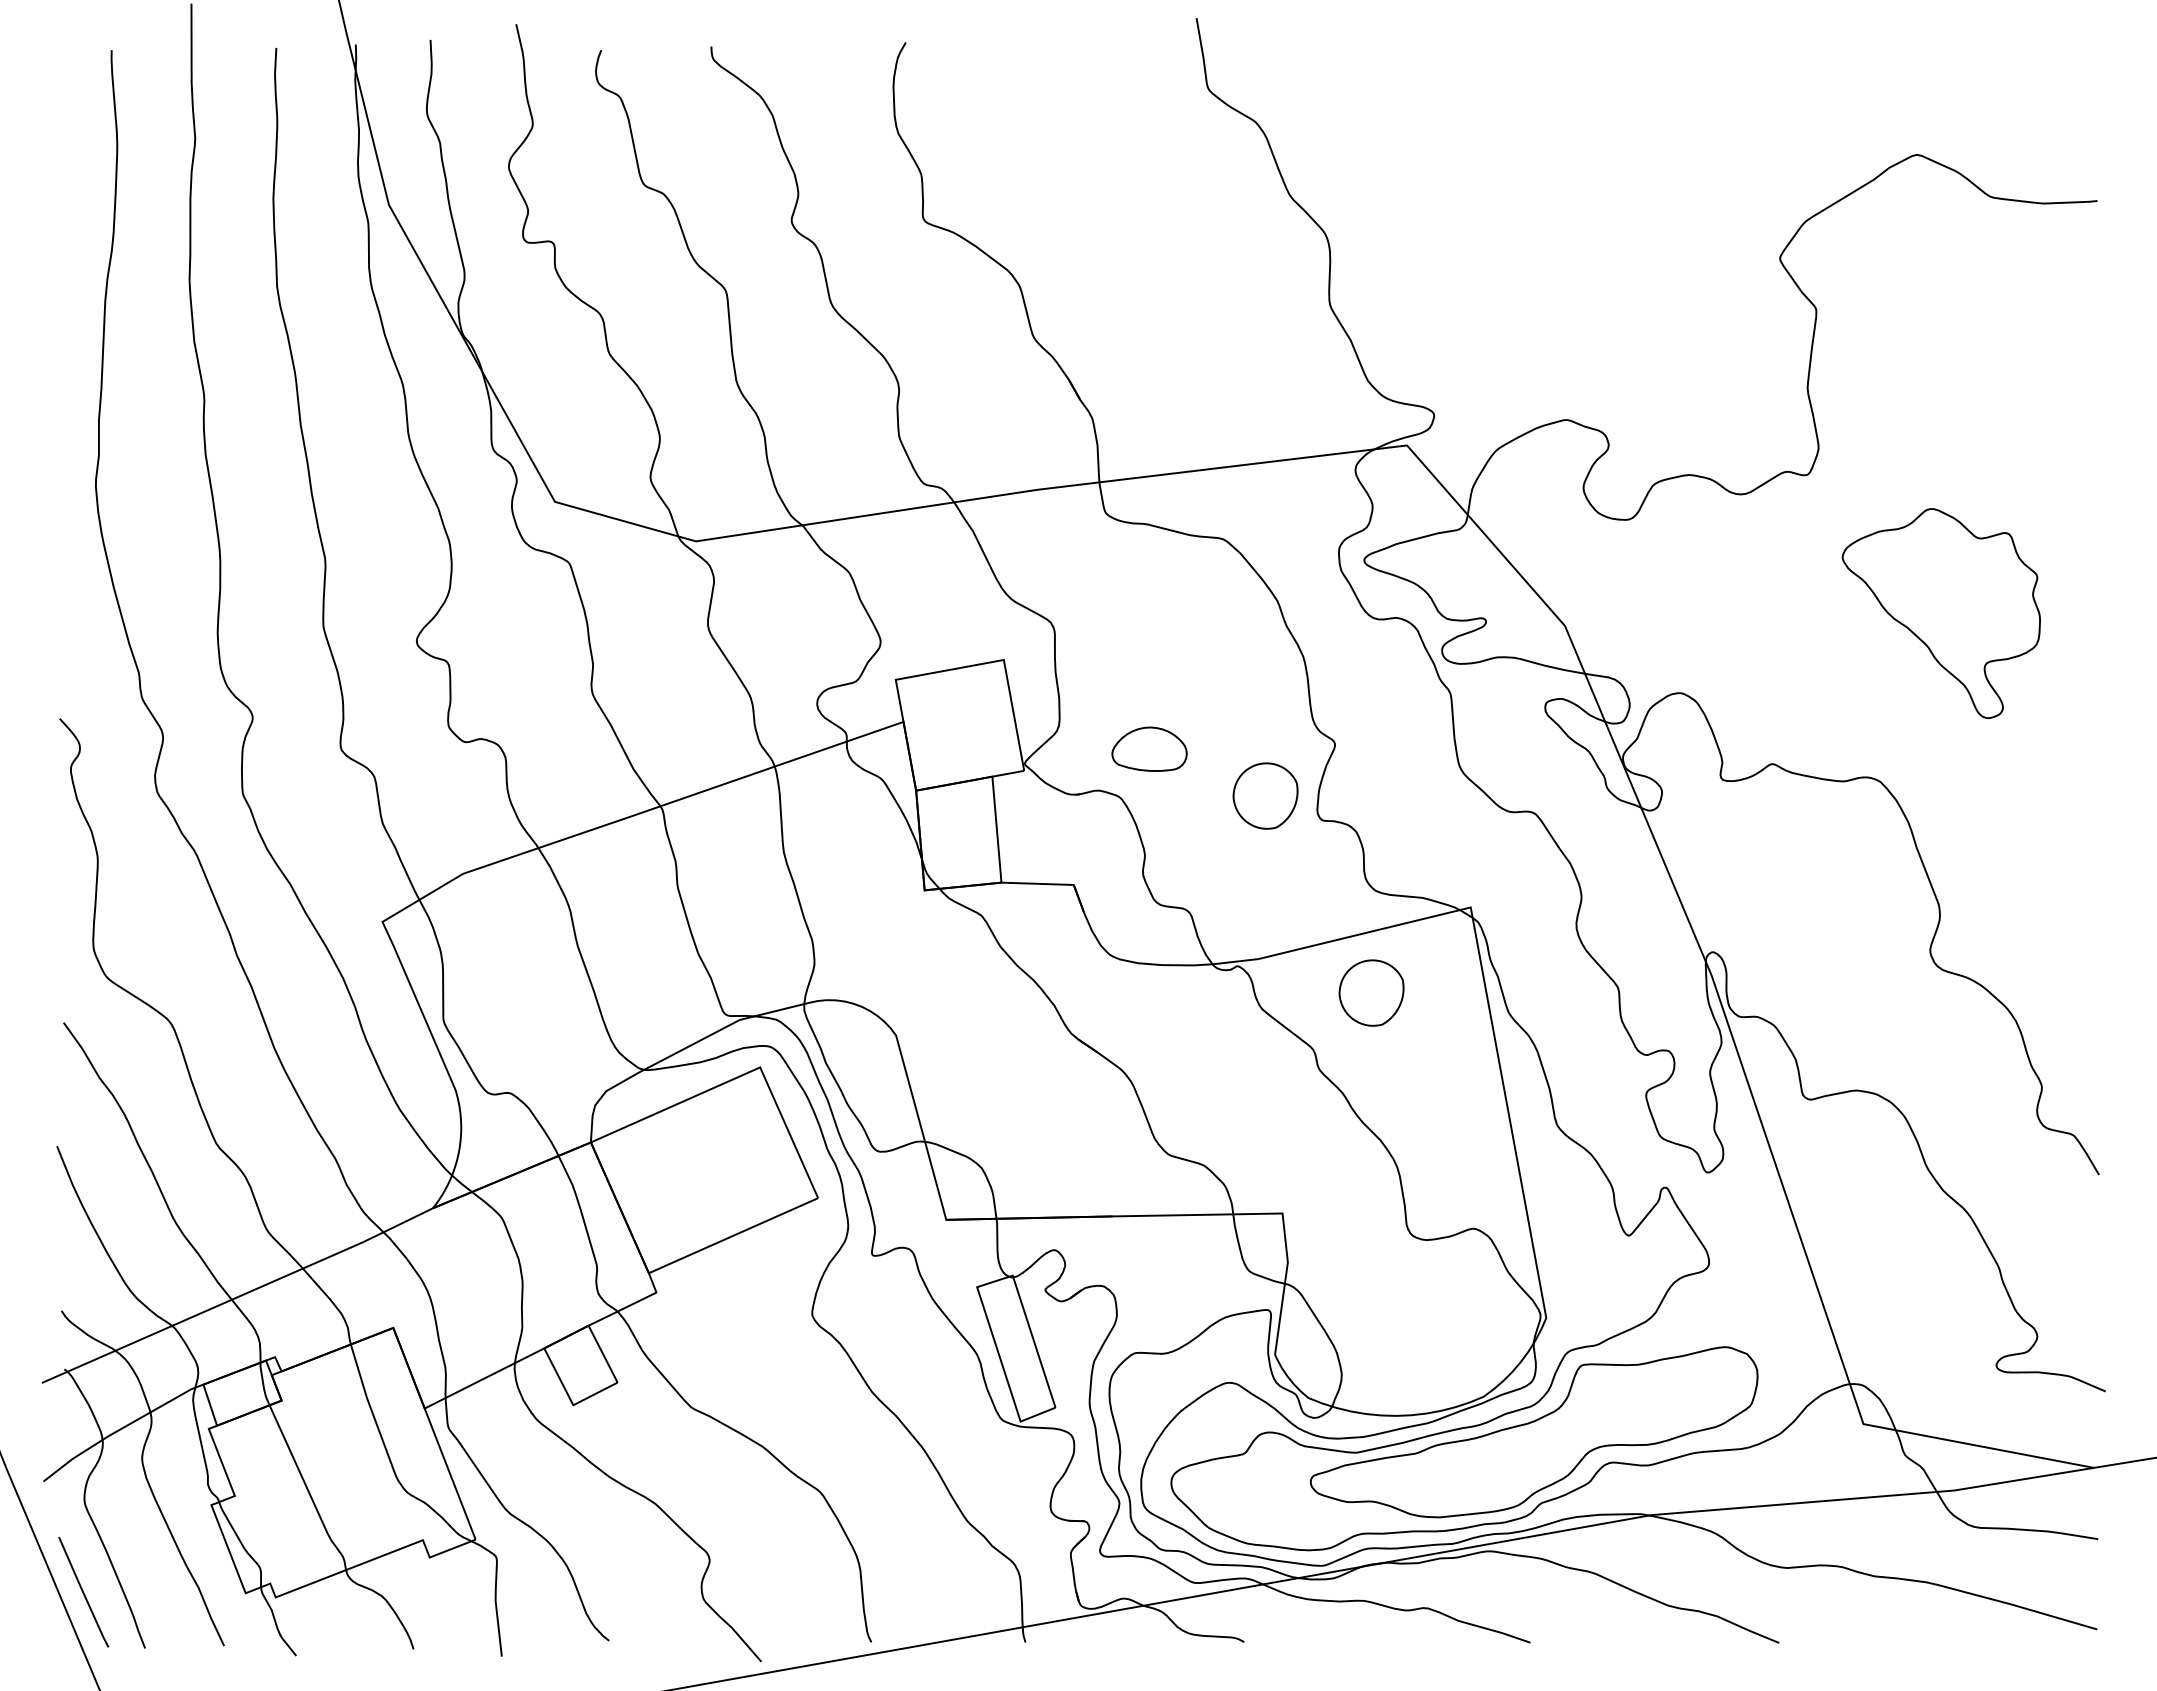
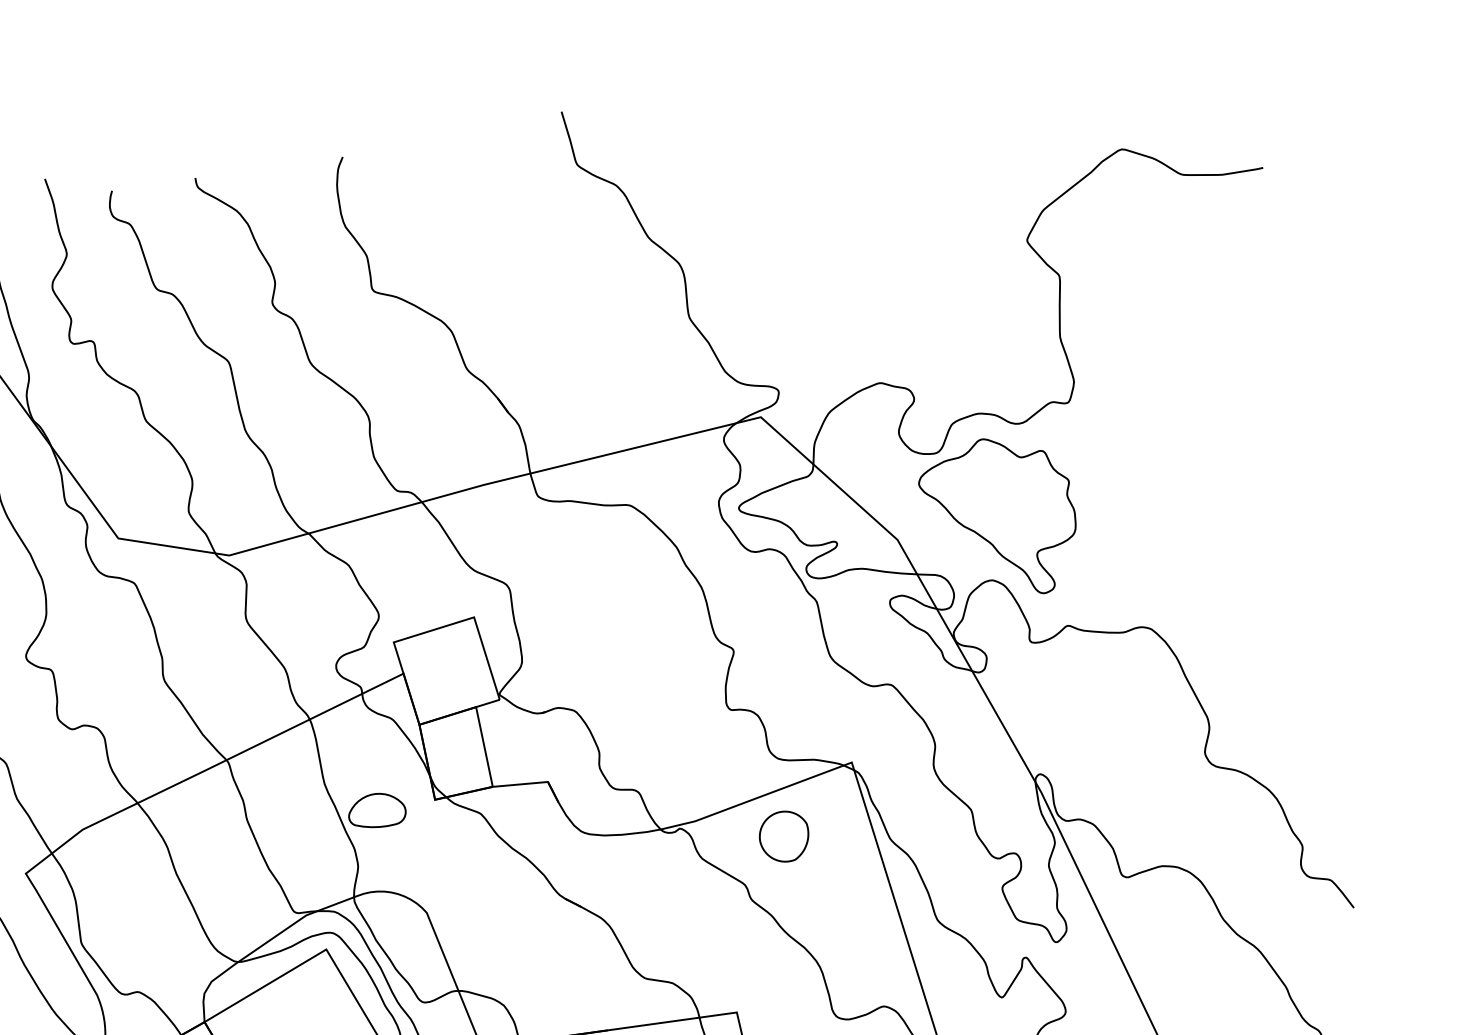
part: (1940, 613) -> (998, 518), moved
part: (1149, 748) -> (376, 810), moved
part: (1265, 795) -> (685, 696), removed

